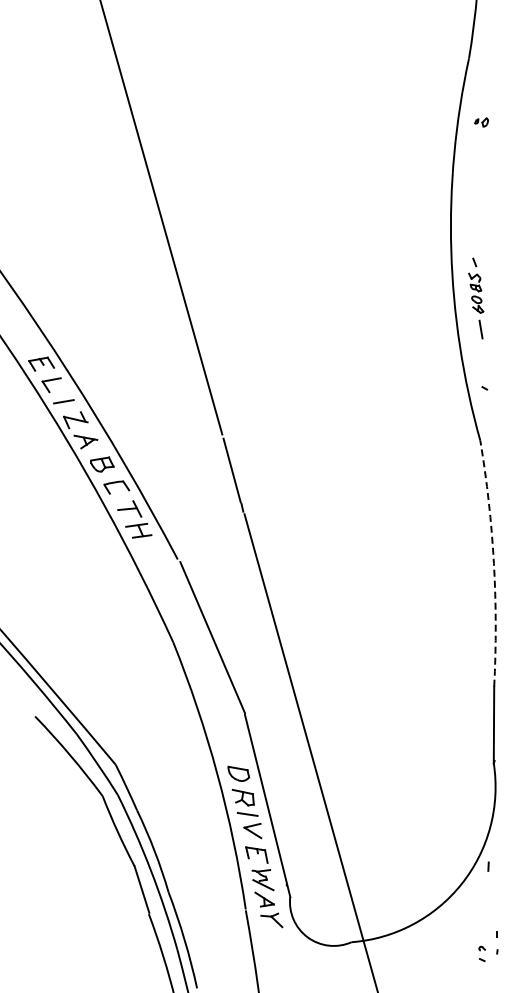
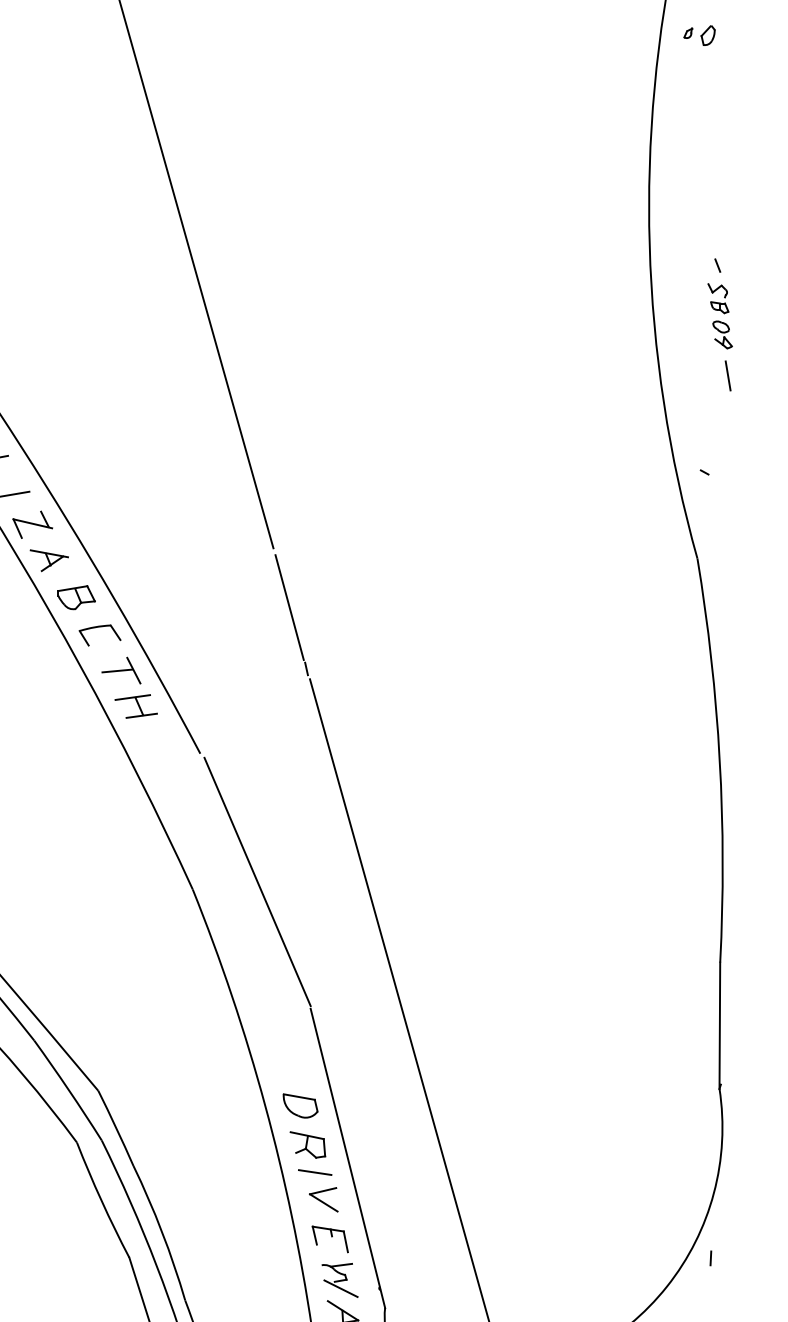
part: (481, 122) -> (699, 35), size x1.43
part: (476, 298) -> (720, 324), moved
arc: (493, 563) -> (719, 760), dashed -> solid

